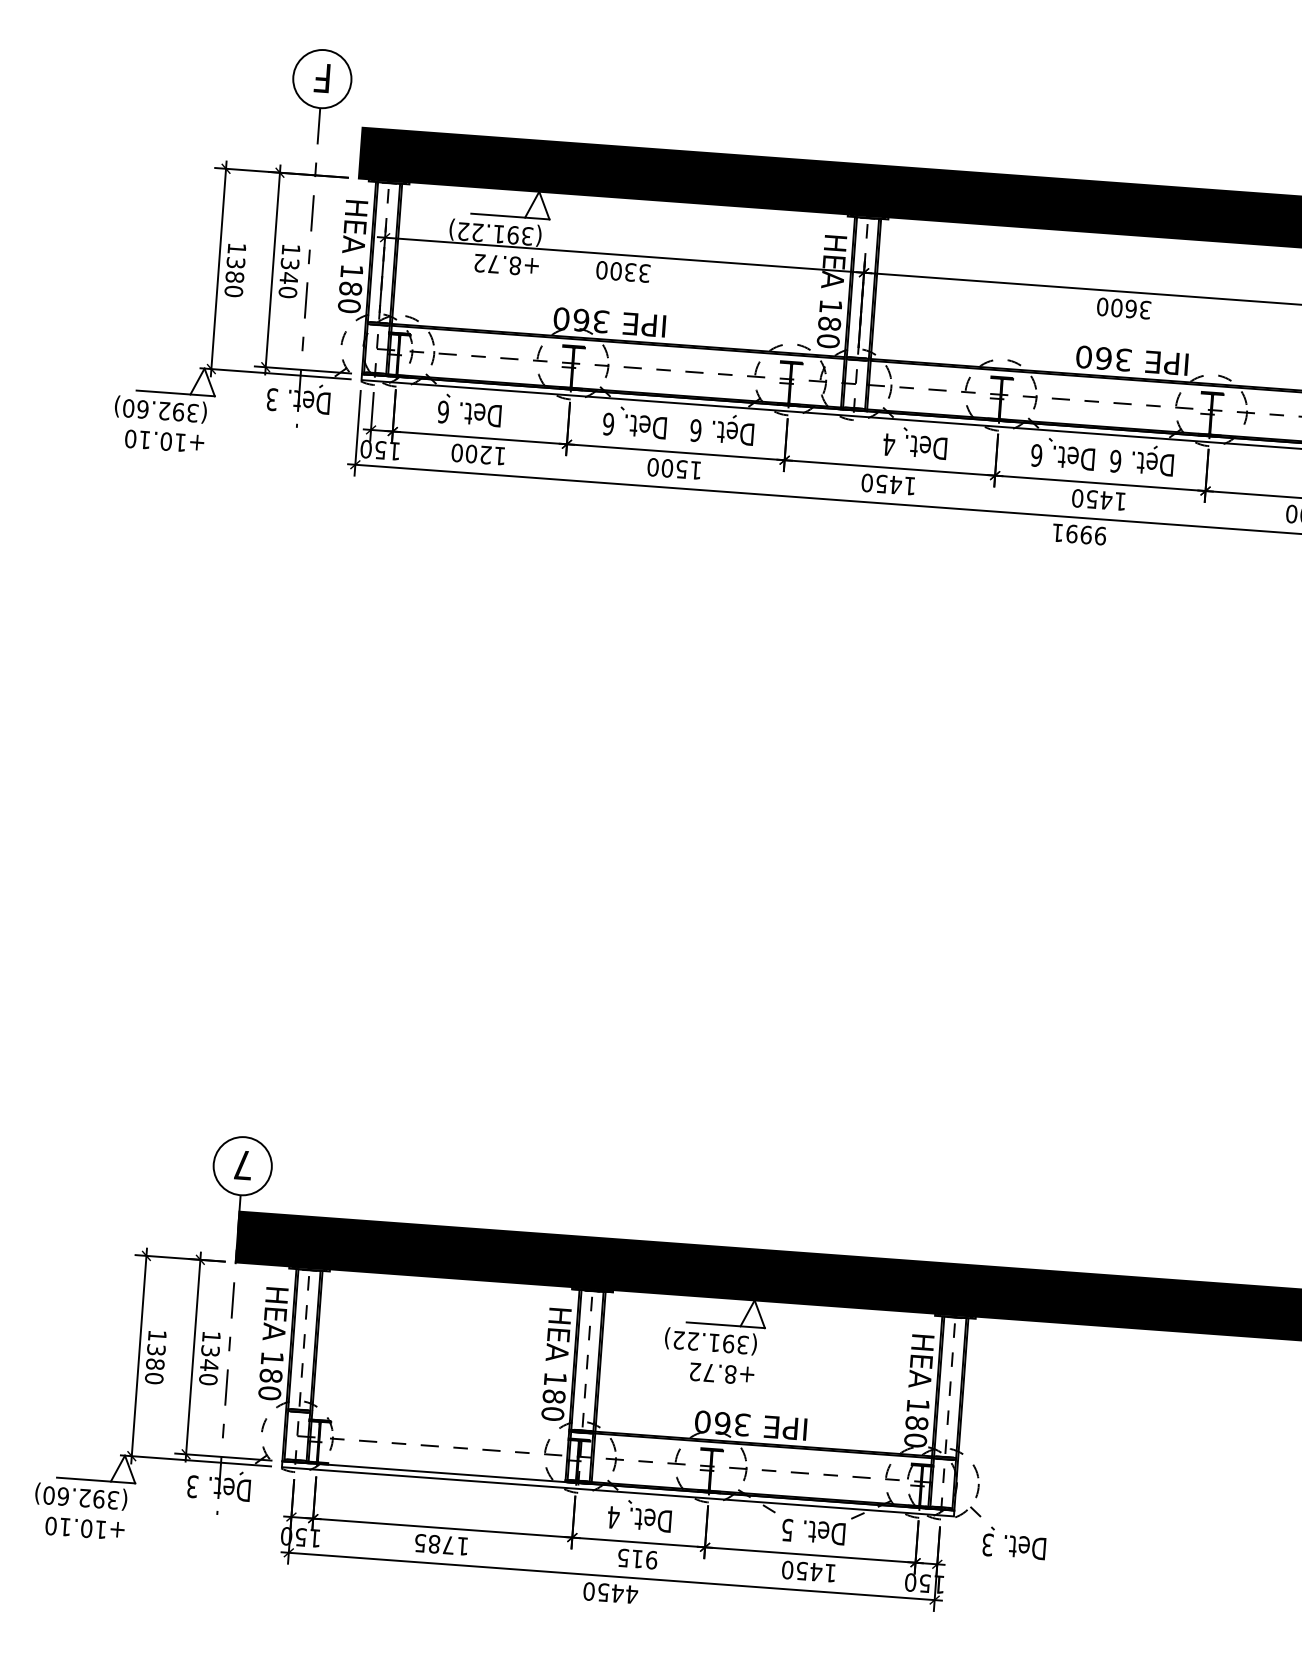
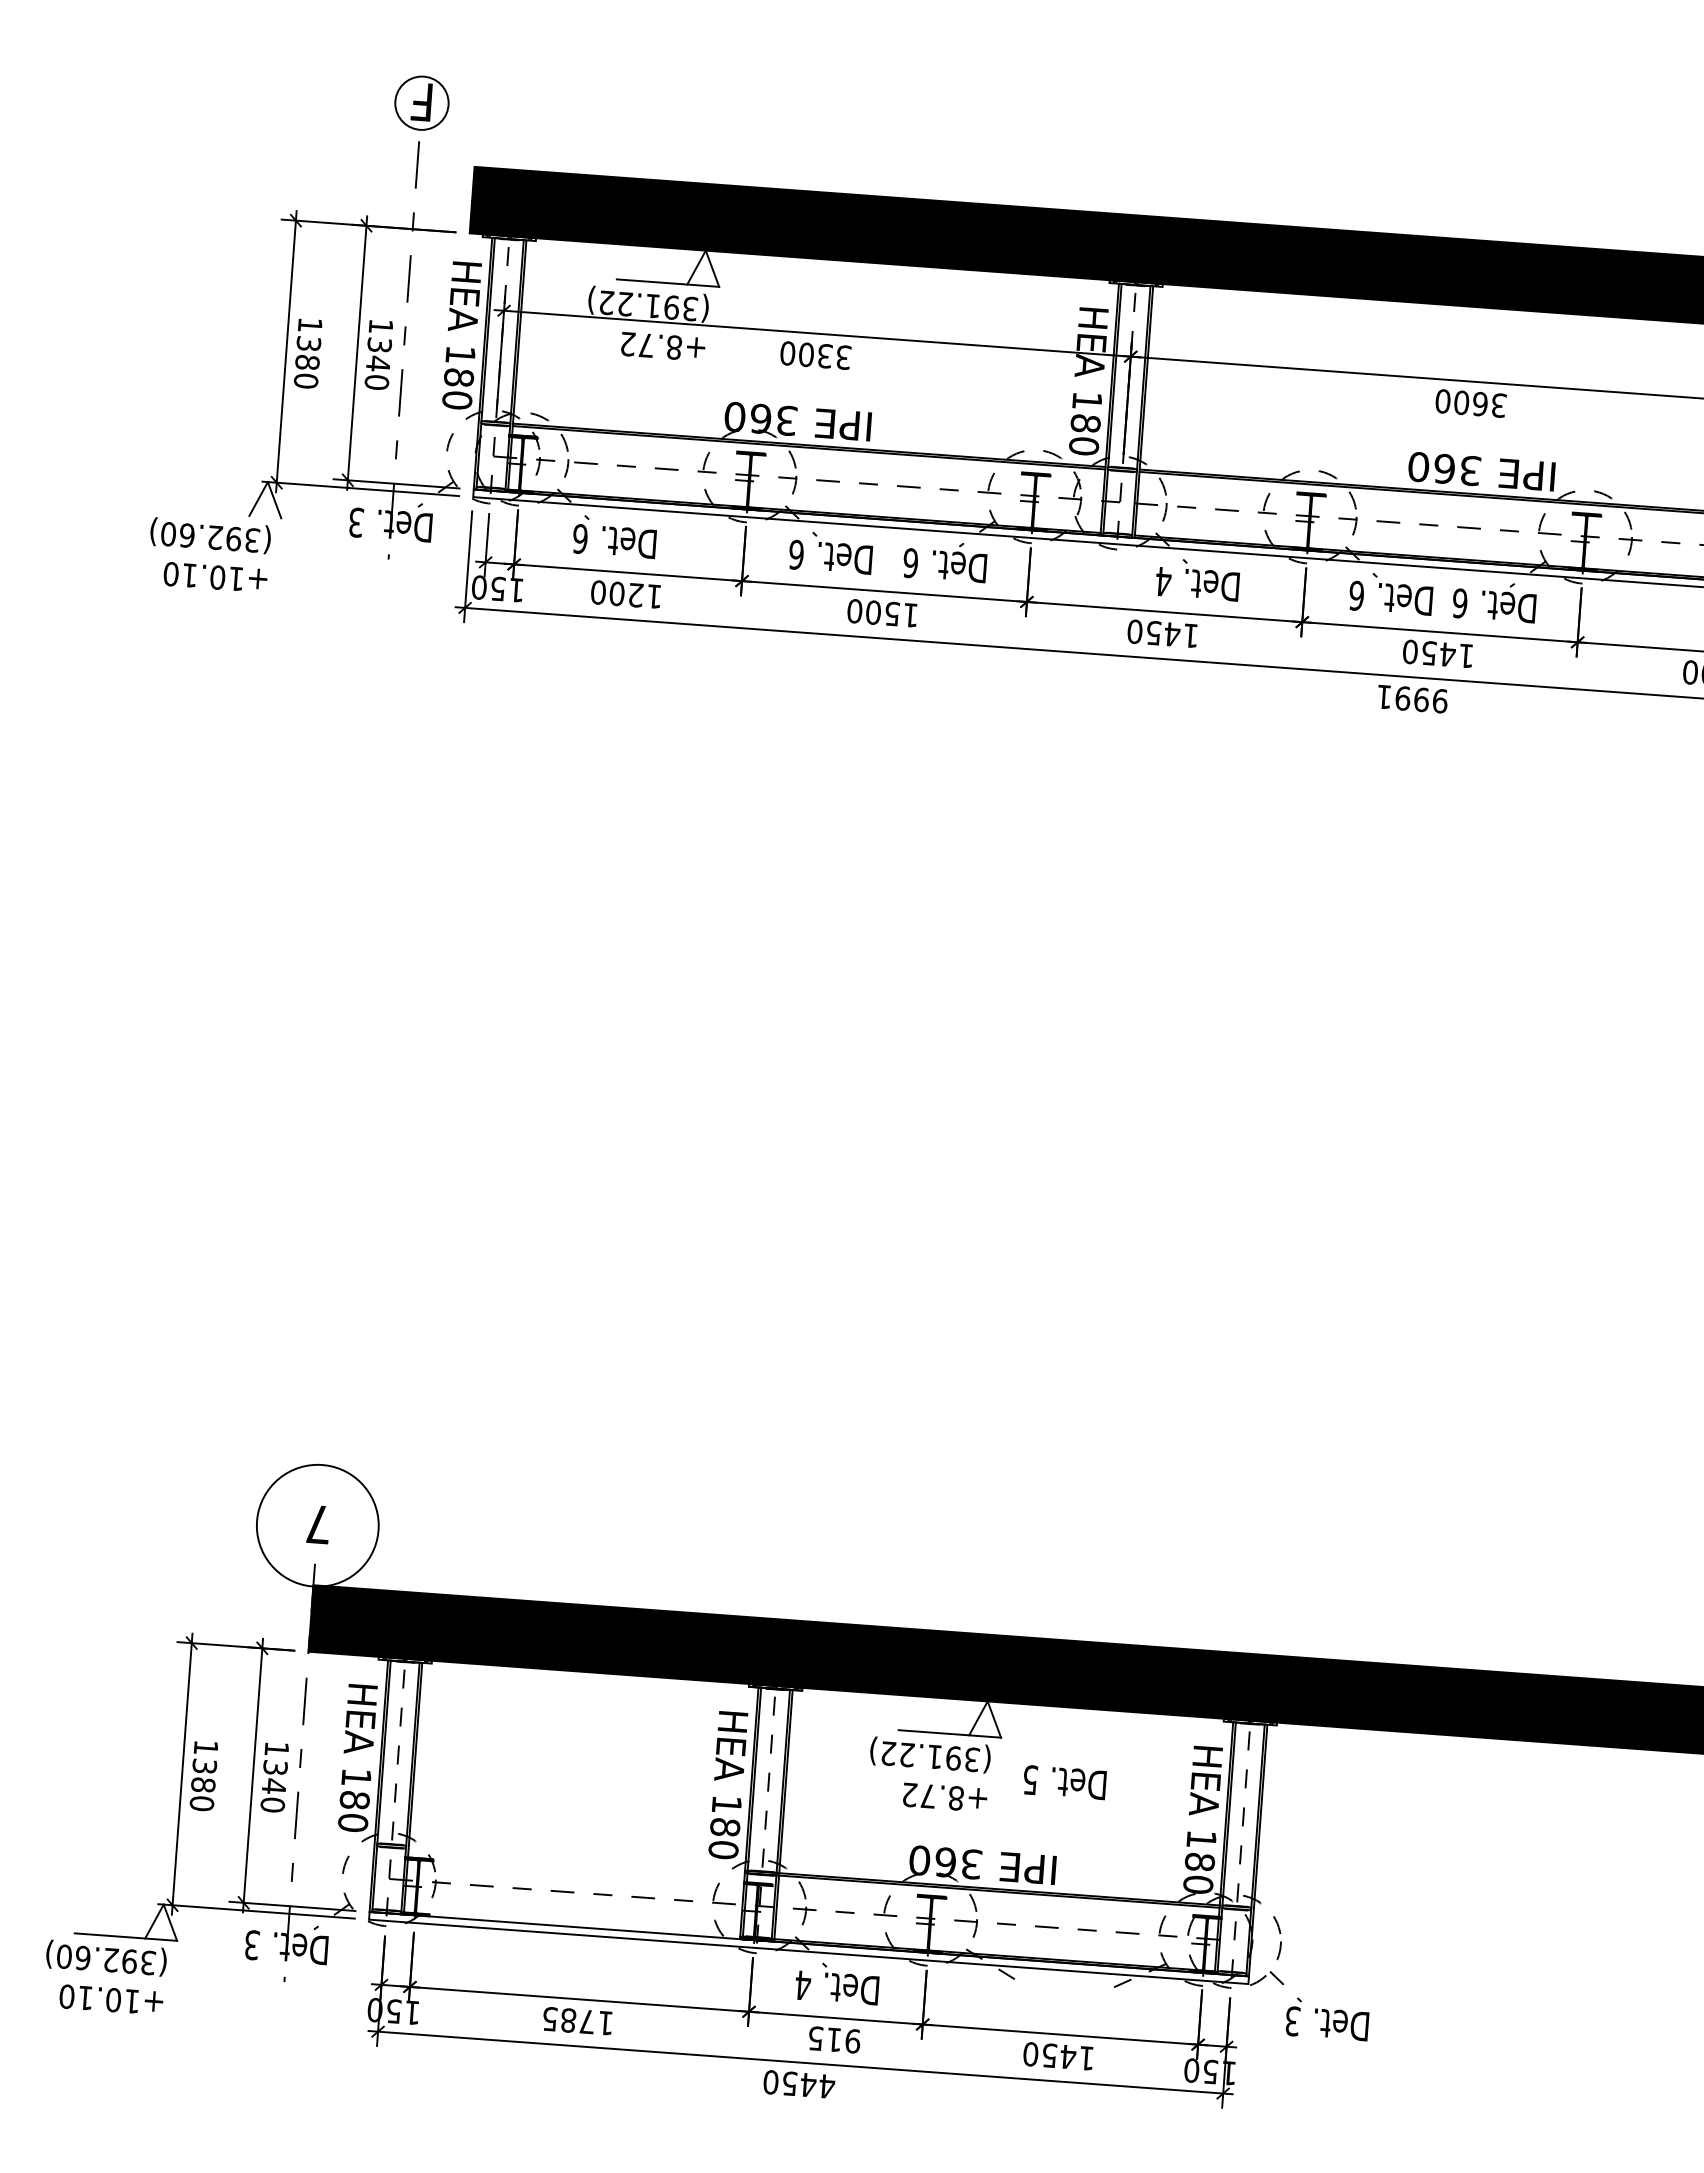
circle: (322, 79) -> (421, 103), size x0.7
line: (175, 393) -> (229, 514), removed
circle: (242, 1165) -> (317, 1525), size x1.6
text: (814, 1532) -> (1065, 1782), moved

